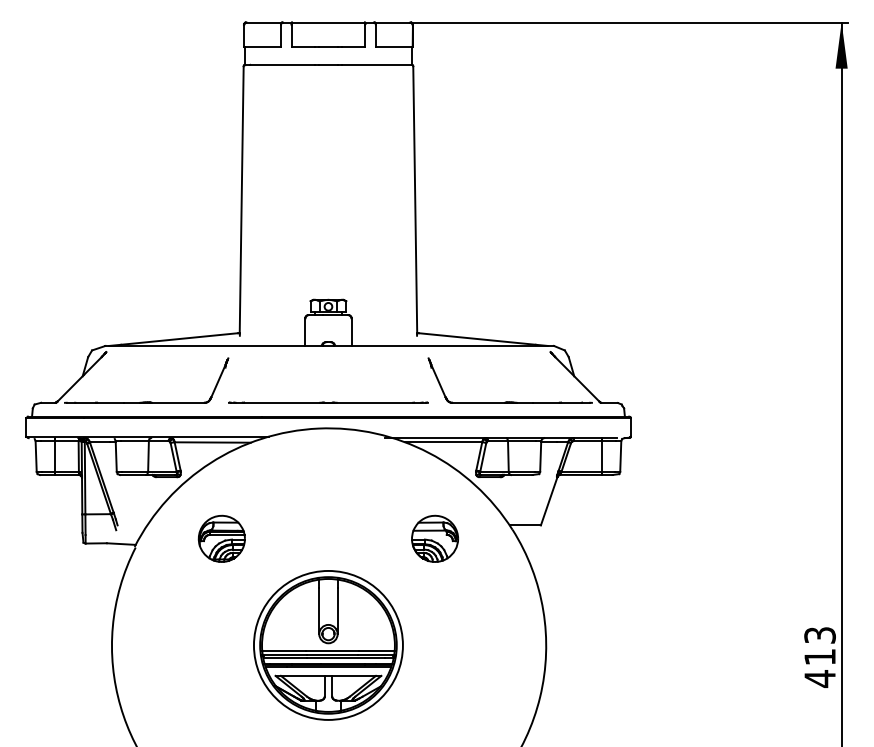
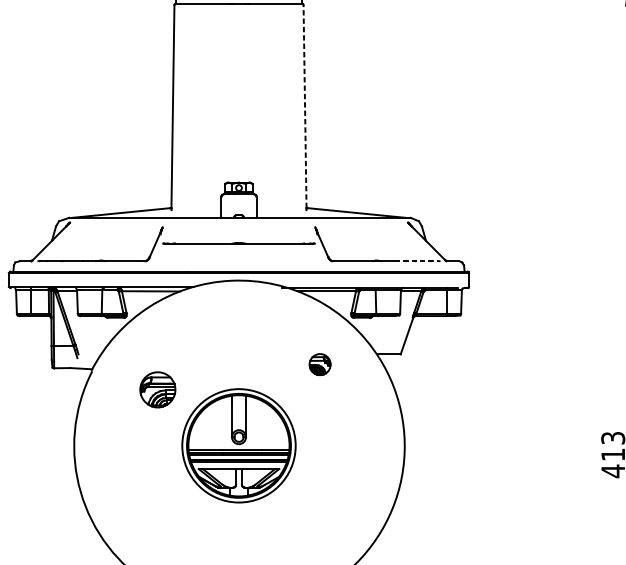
line: (415, 199) -> (305, 106), solid -> dashed
line: (328, 402) -> (239, 243), moved
line: (561, 402) -> (416, 260), solid -> dashed
part: (221, 538) -> (157, 389), moved
part: (434, 538) -> (319, 364), size x0.6

